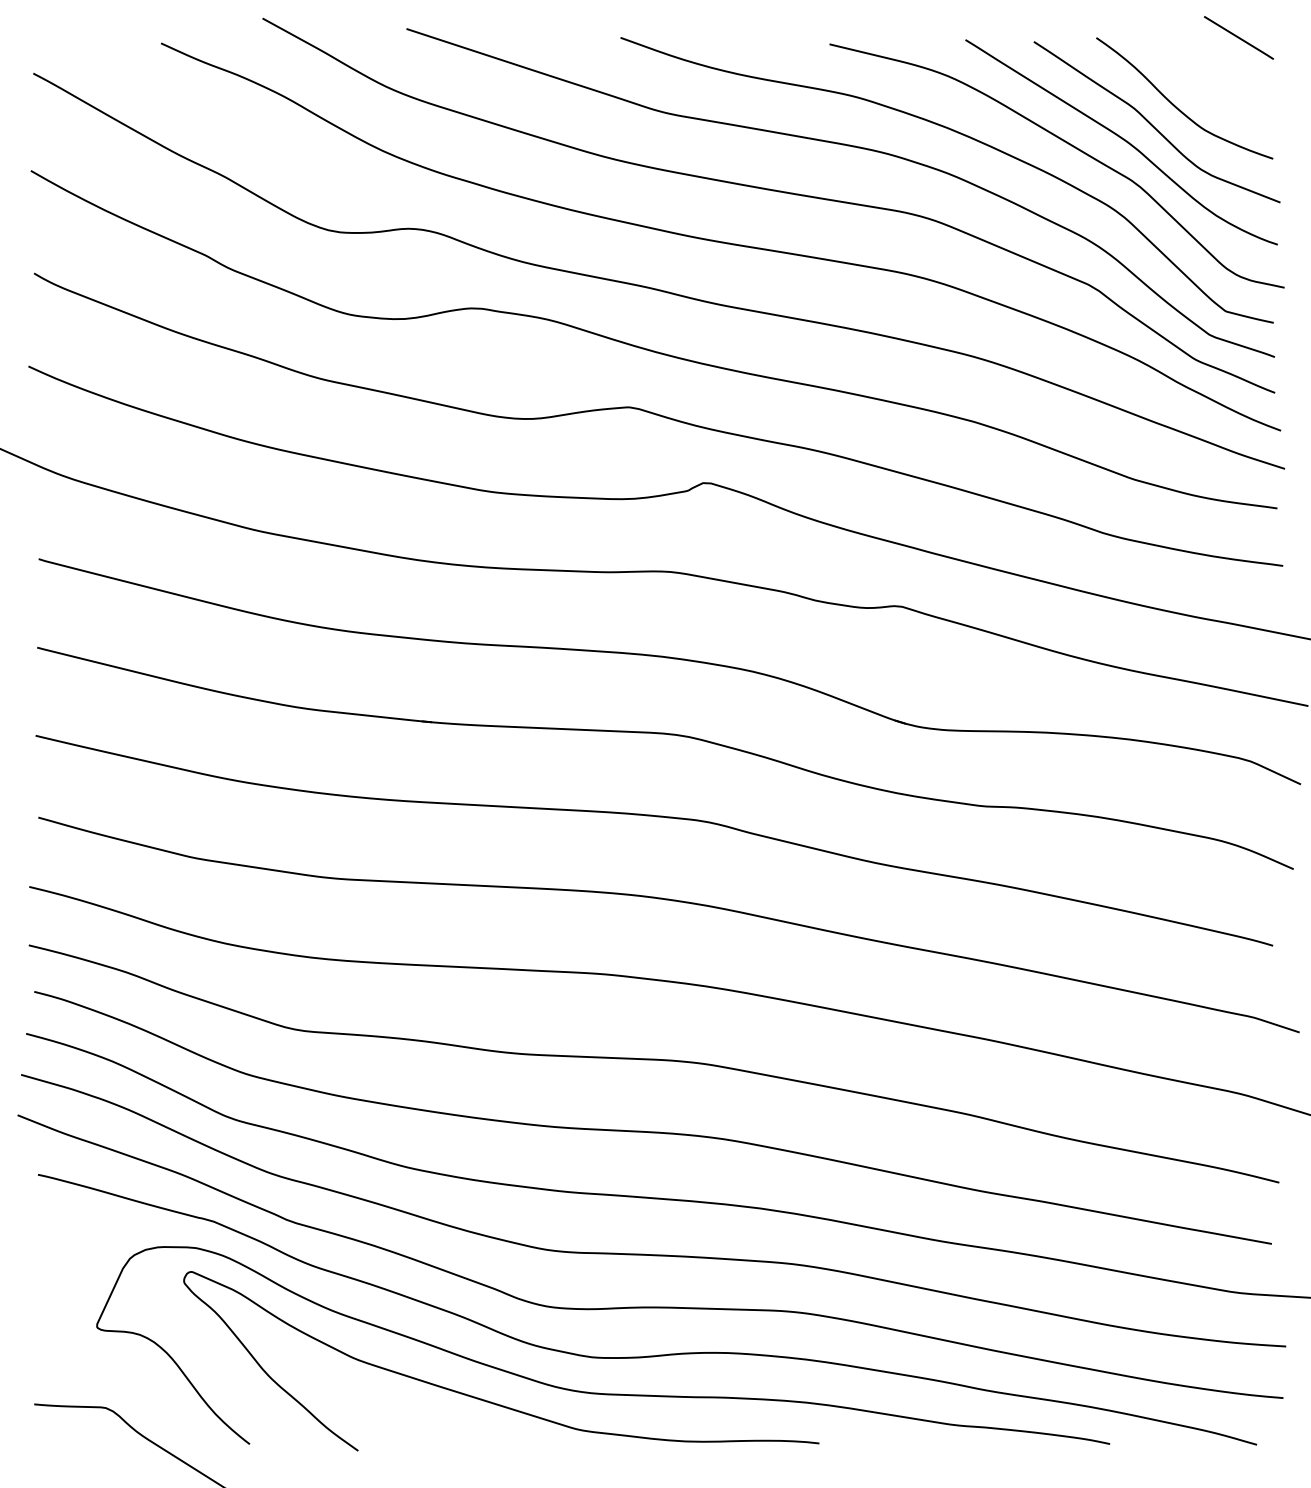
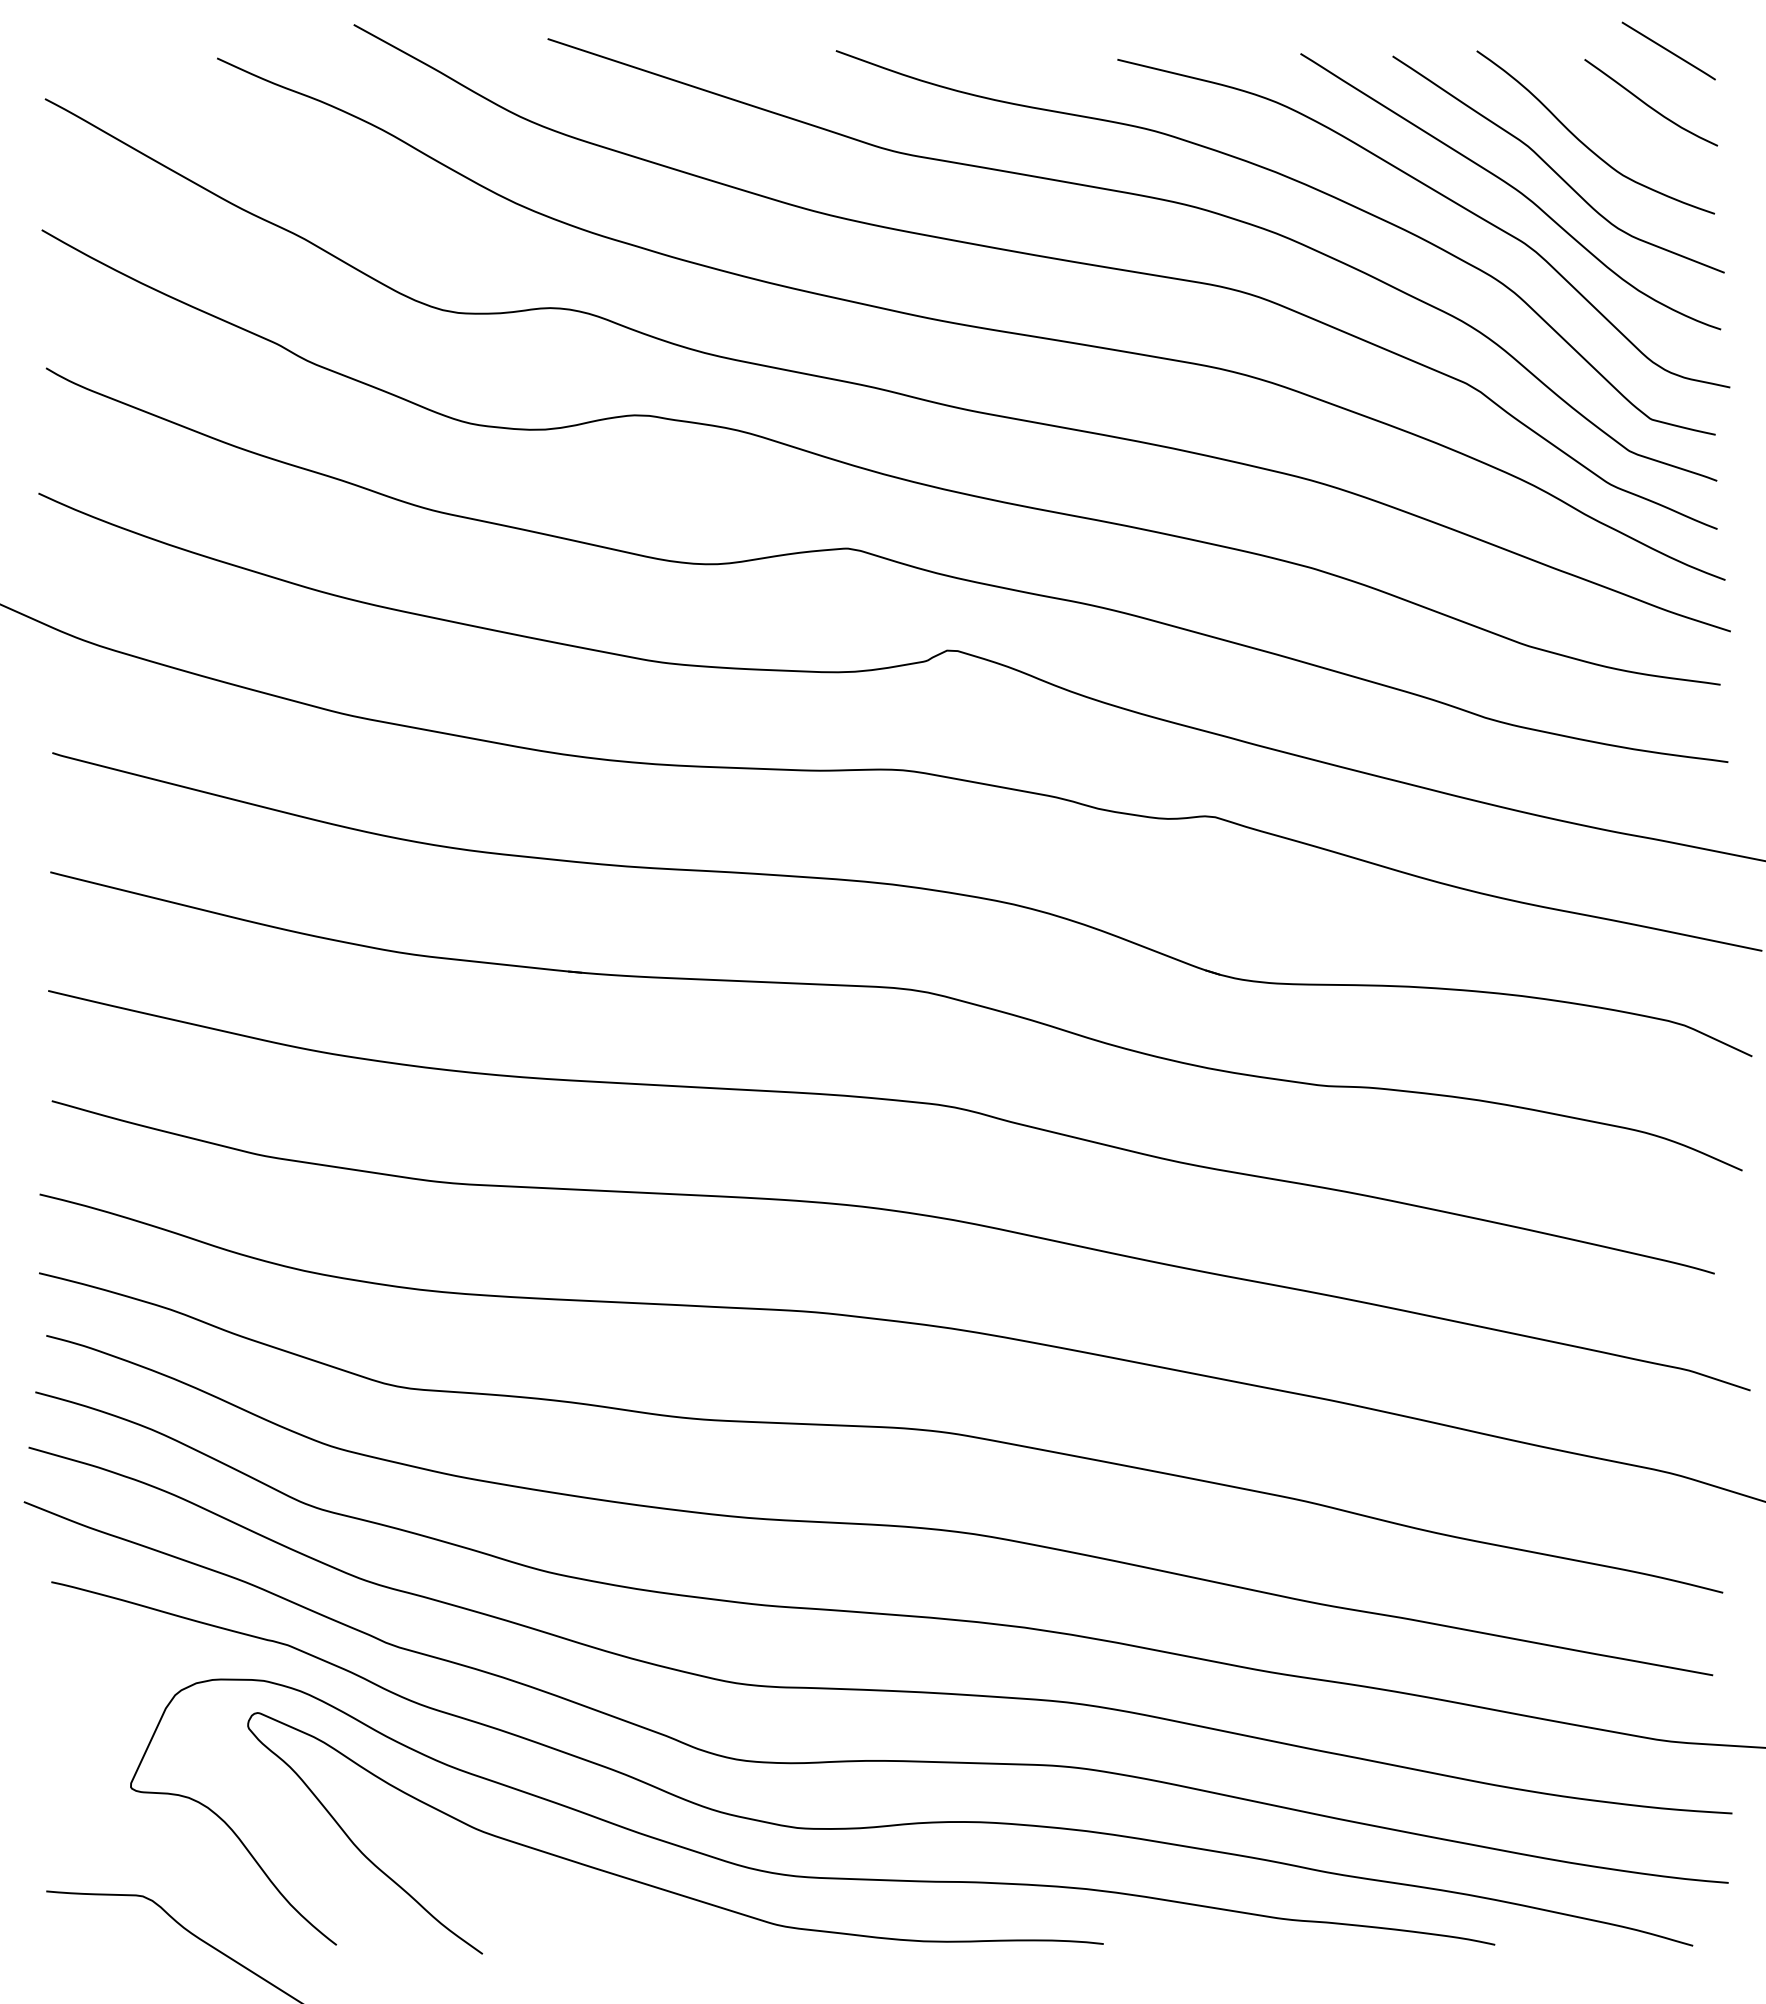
curve: (1223, 77) -> (1648, 104), added

